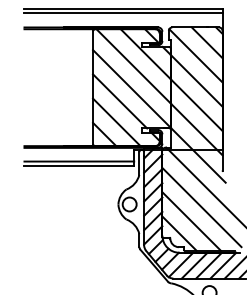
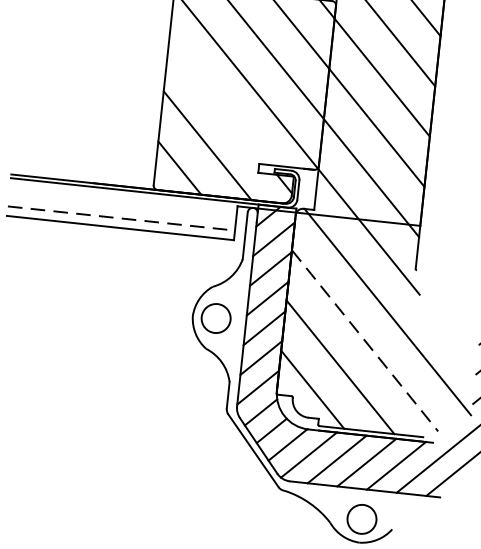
line: (120, 101) -> (219, 103), removed
line: (79, 161) -> (121, 218), solid -> dashed
line: (201, 207) -> (364, 340), solid -> dashed

